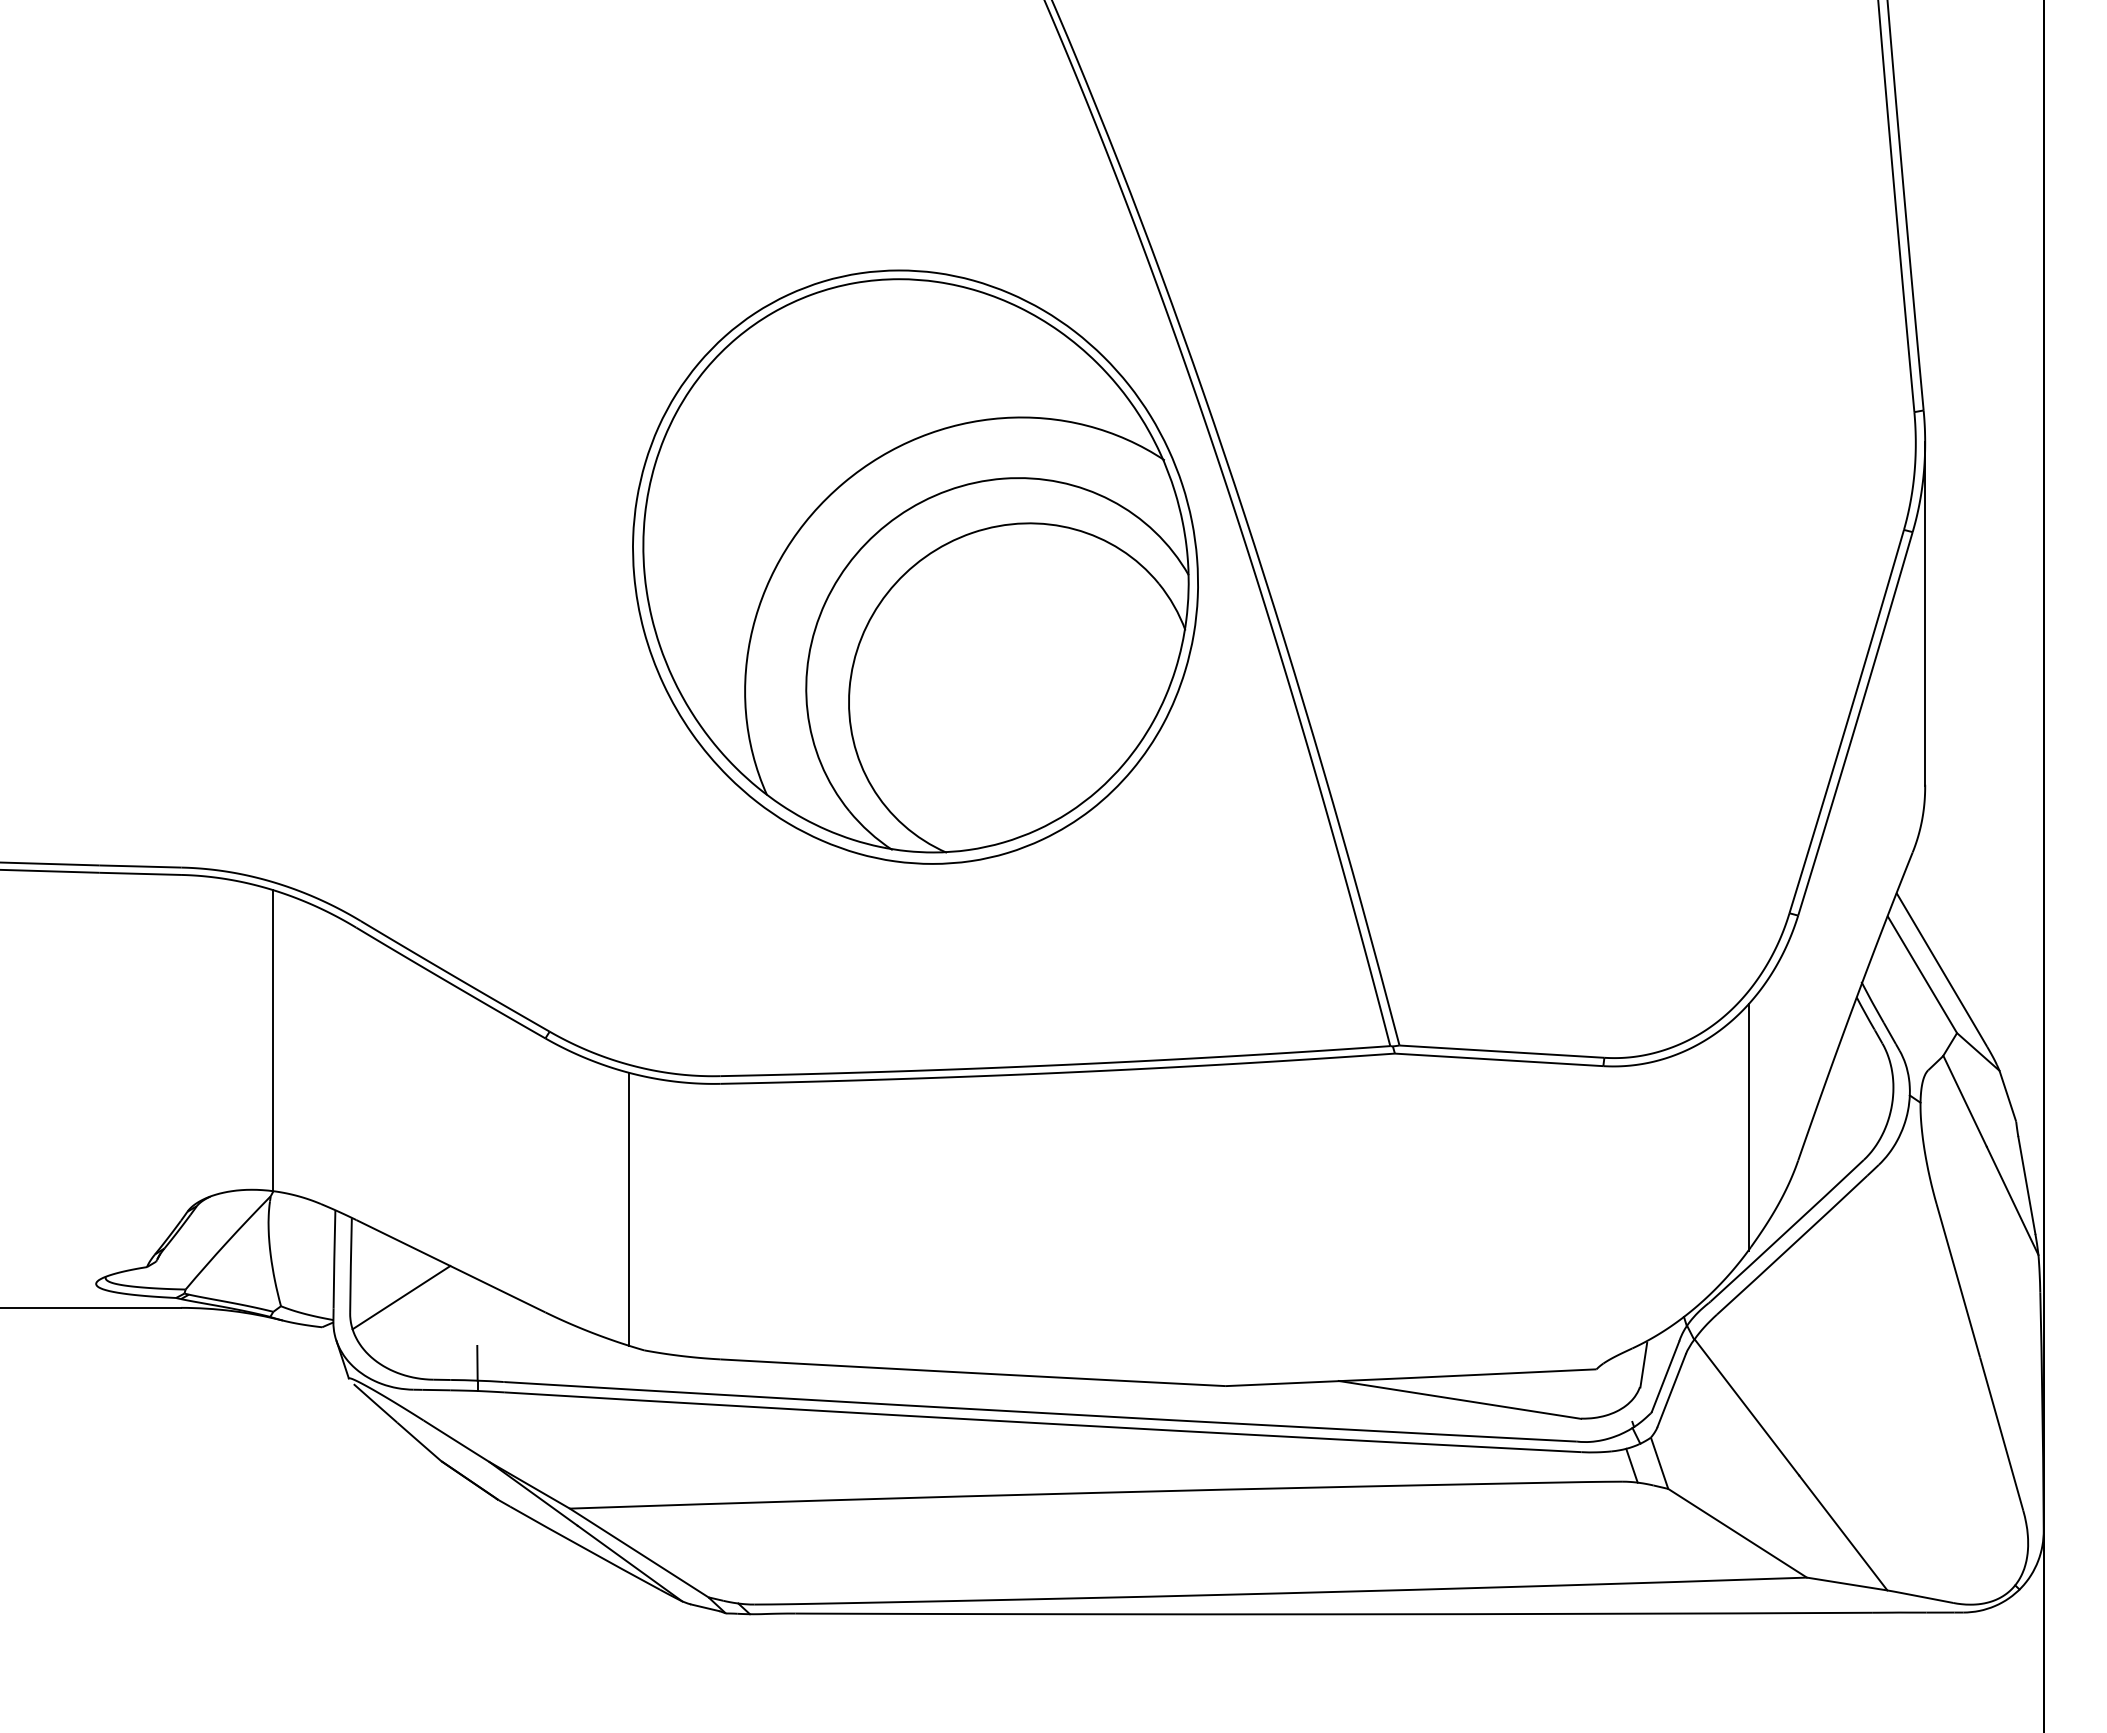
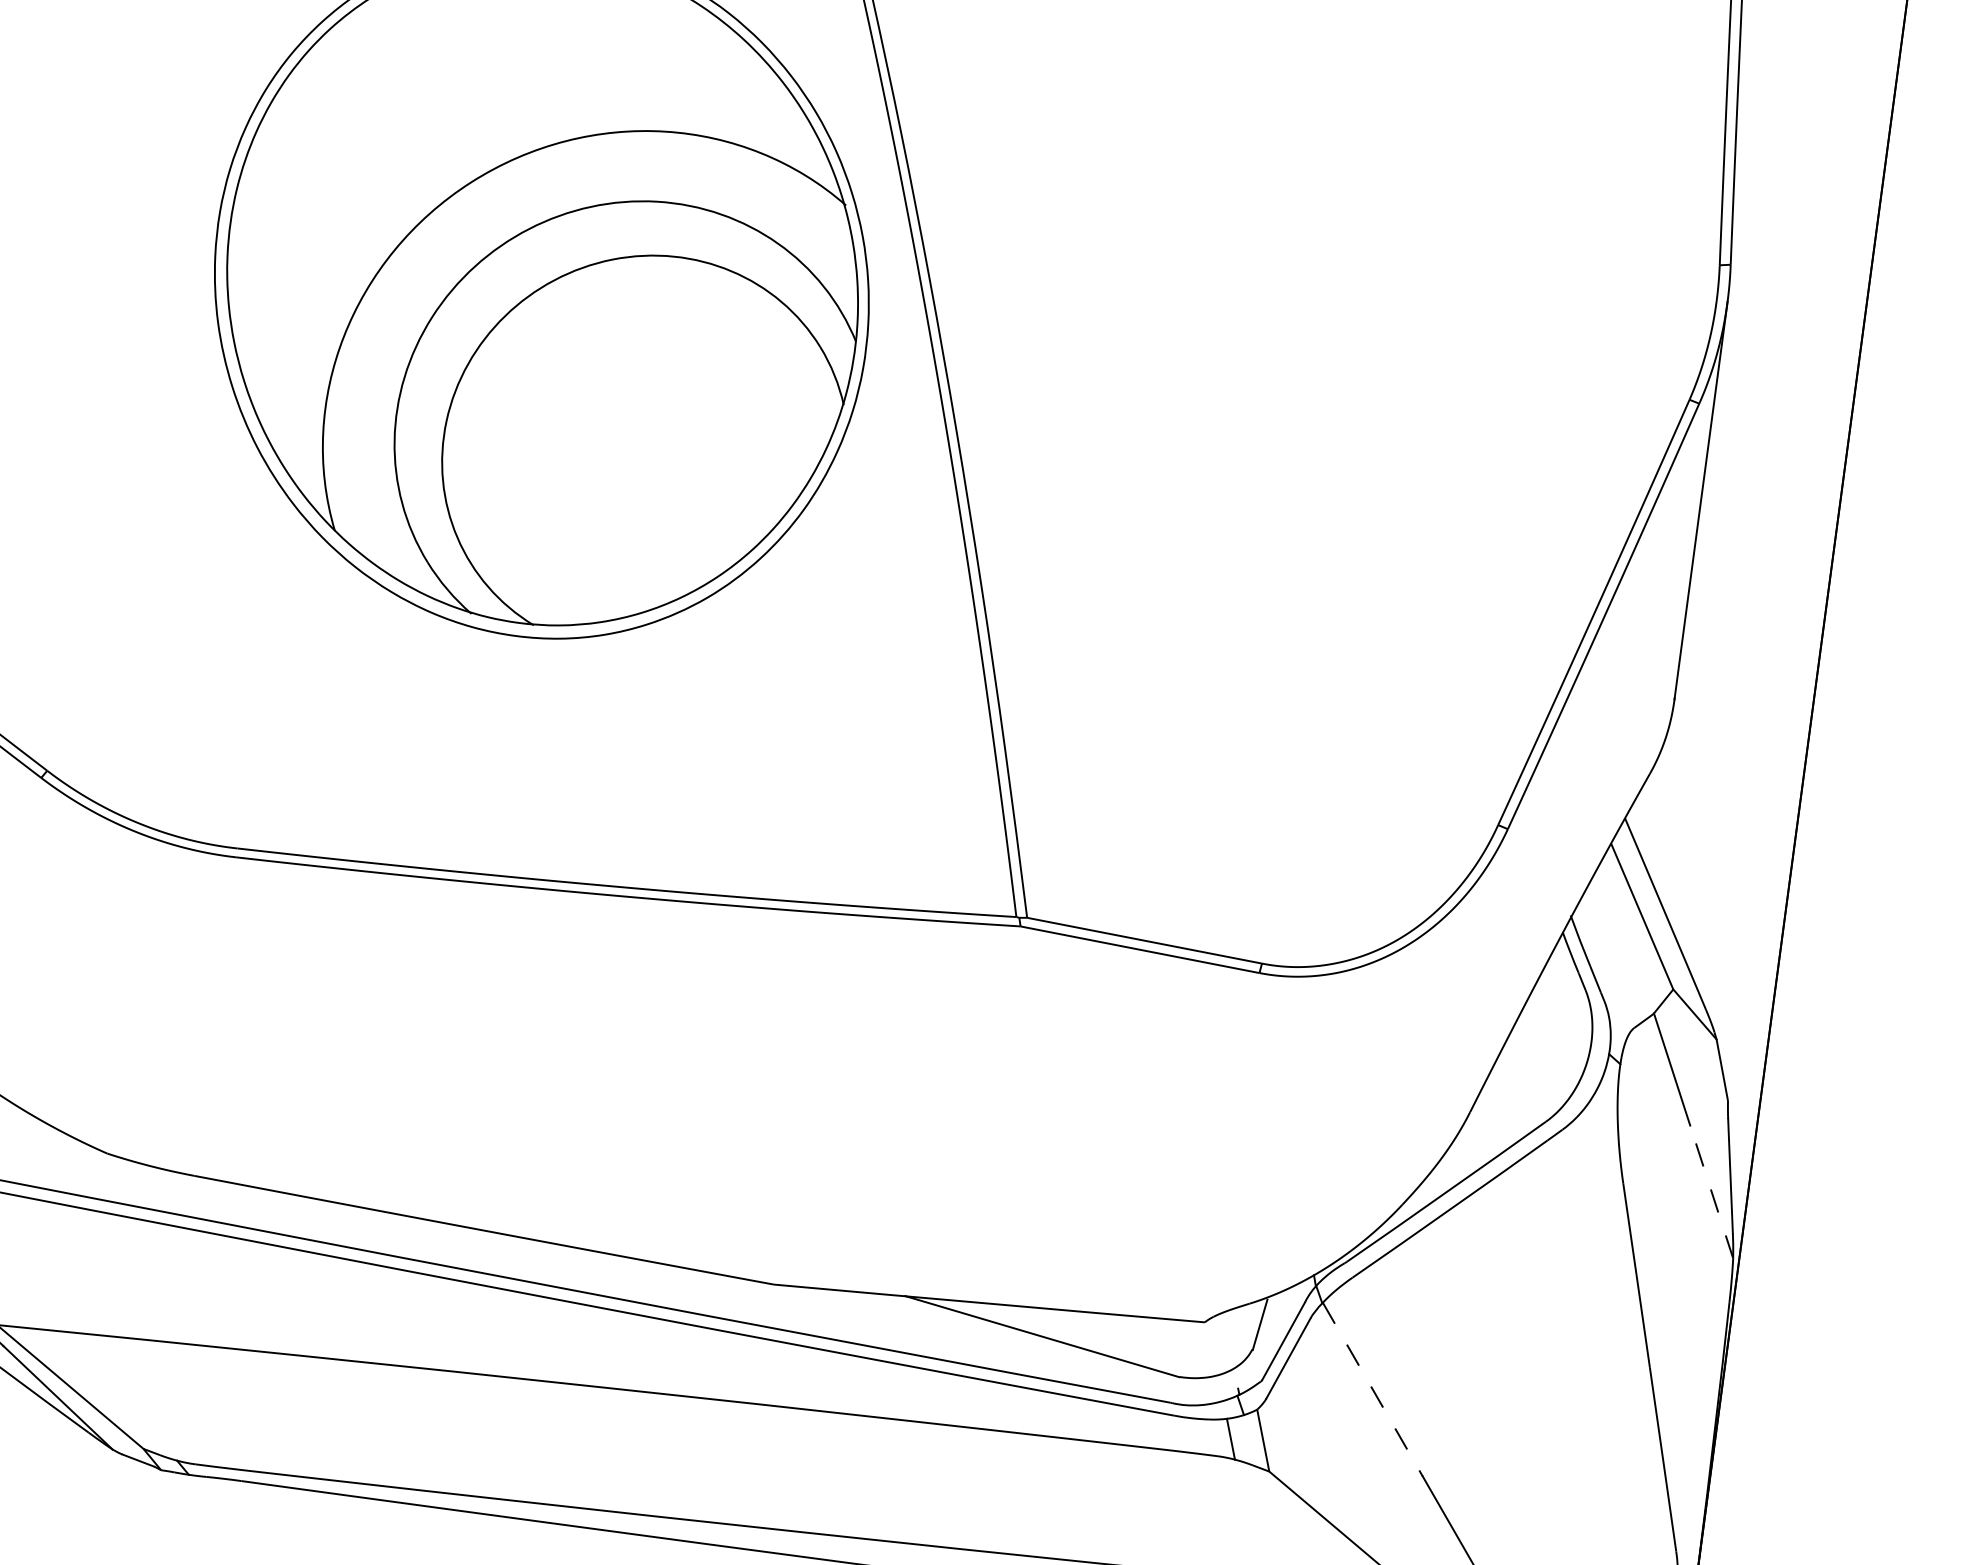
line: (1748, 1127) -> (1417, 1066), removed
line: (2012, 1201) -> (1711, 1192), solid -> dashed
line: (628, 1208) -> (111, 987), removed
line: (1746, 1407) -> (1372, 1389), solid -> dashed

